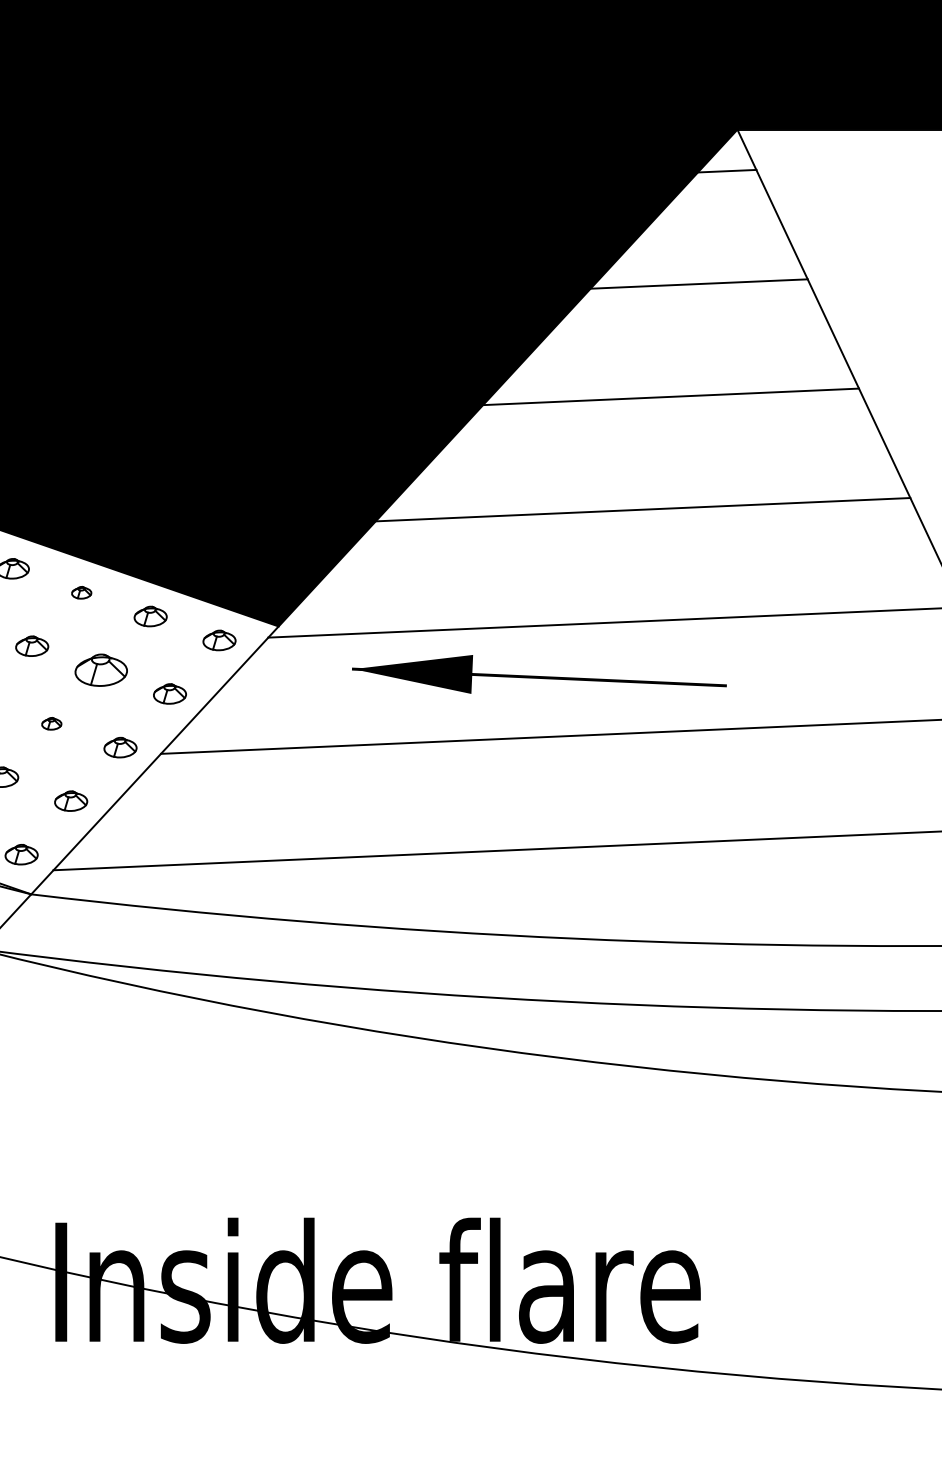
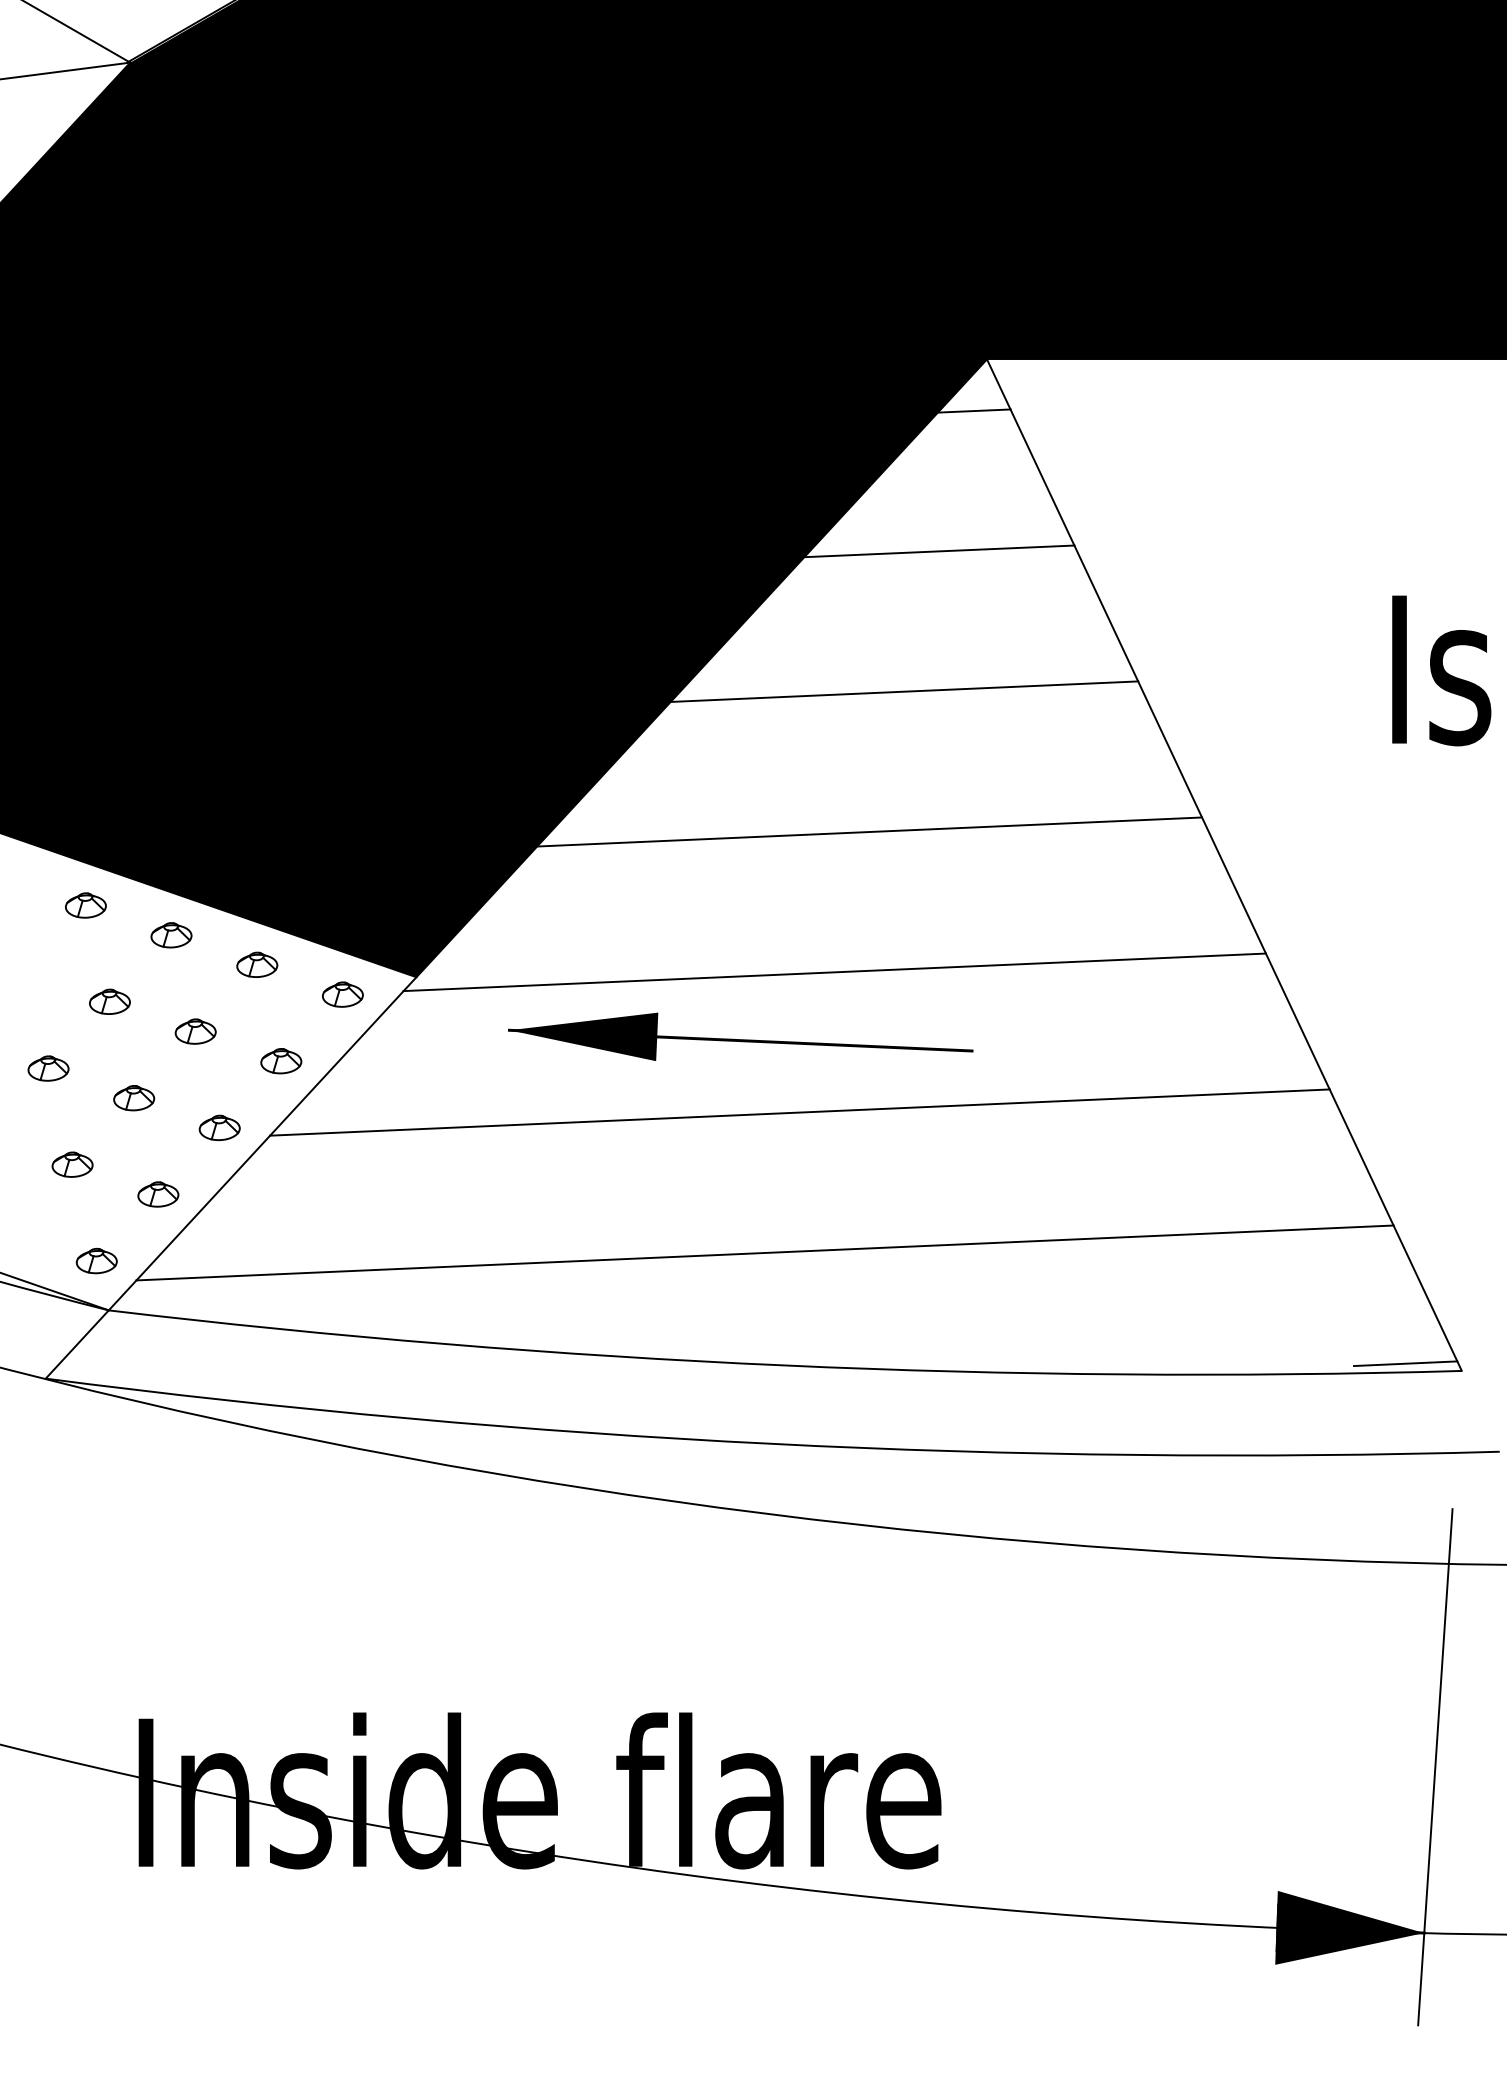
part: (81, 592) -> (171, 935), size x1.67
part: (101, 670) -> (195, 1031), size x0.62
part: (51, 723) -> (134, 1098), size x1.67

